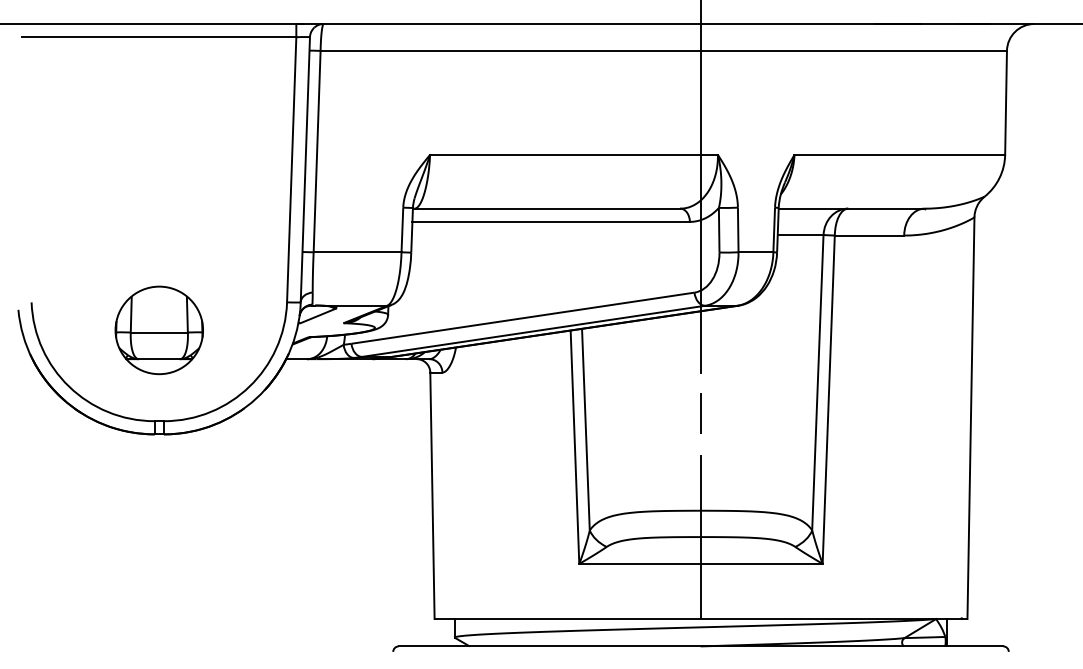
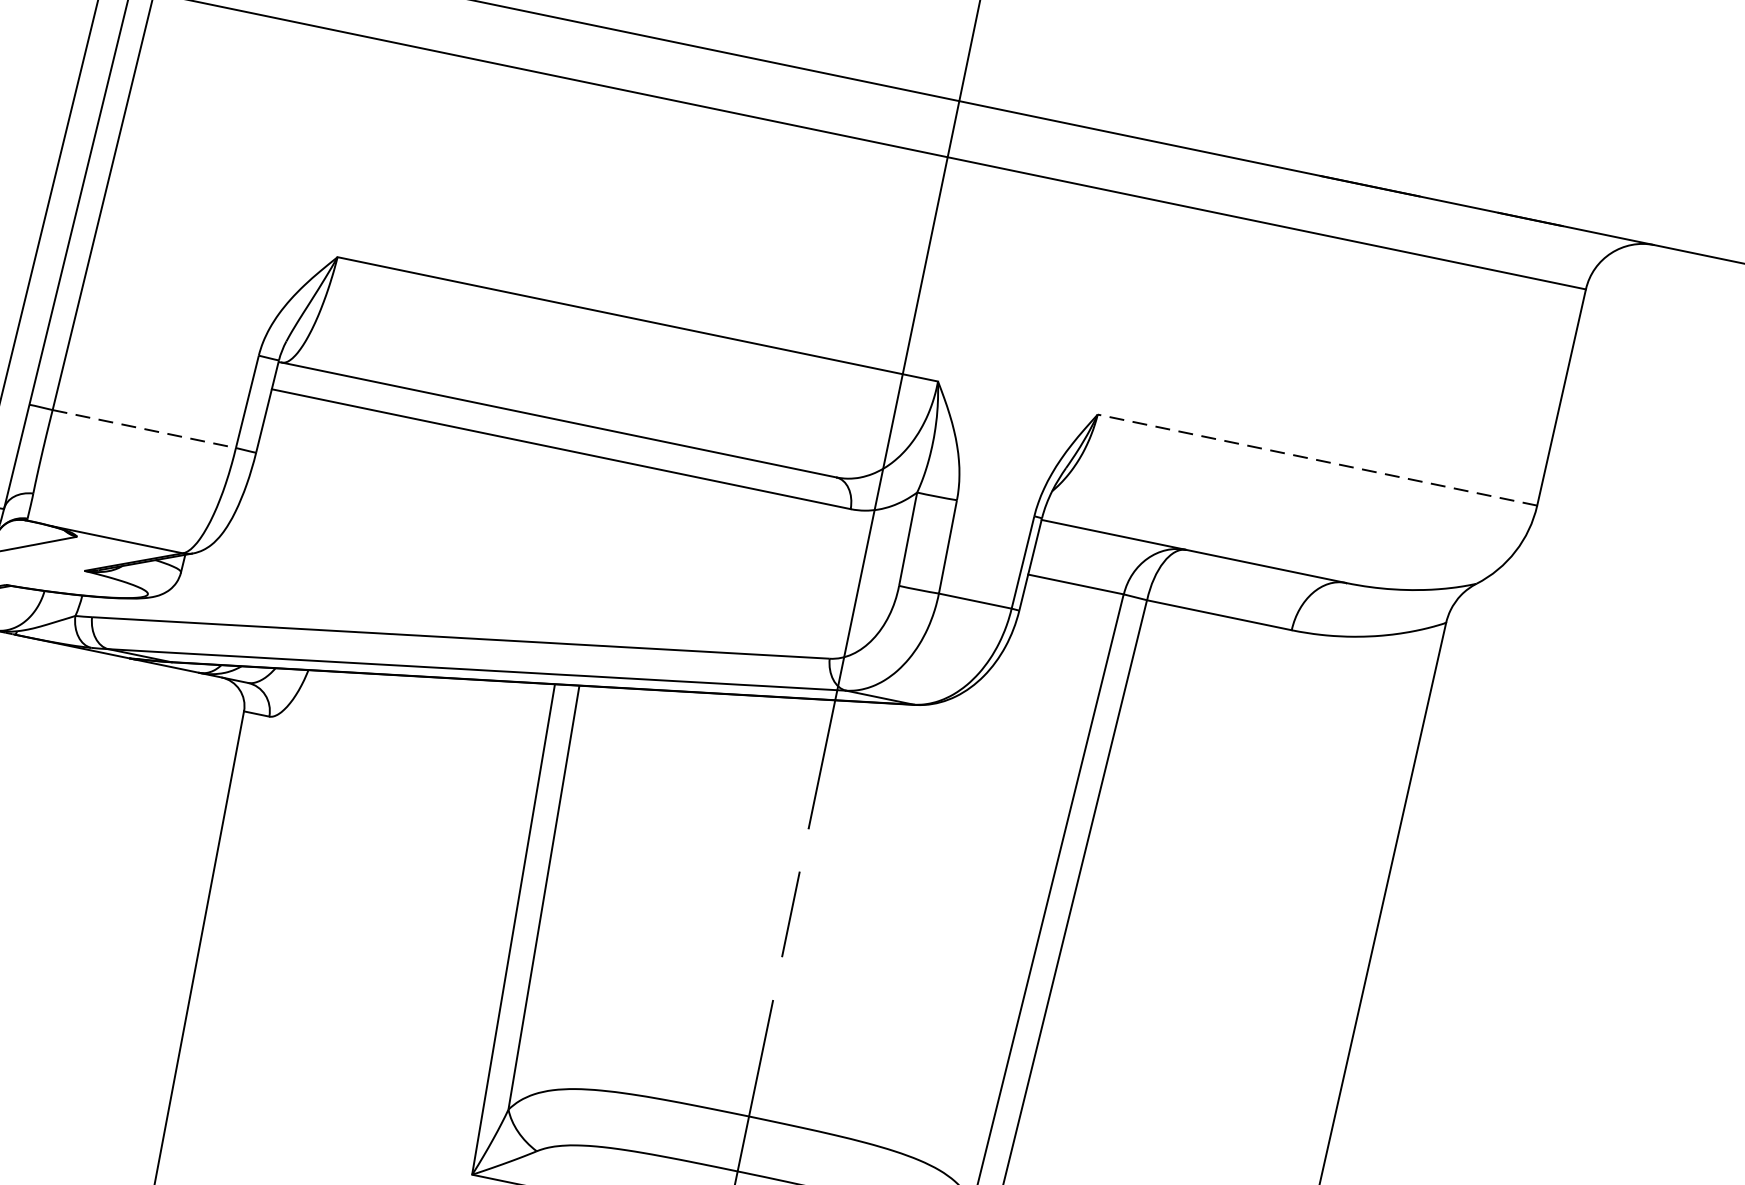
line: (899, 154) -> (1316, 459), solid -> dashed
line: (357, 252) -> (144, 429), solid -> dashed

